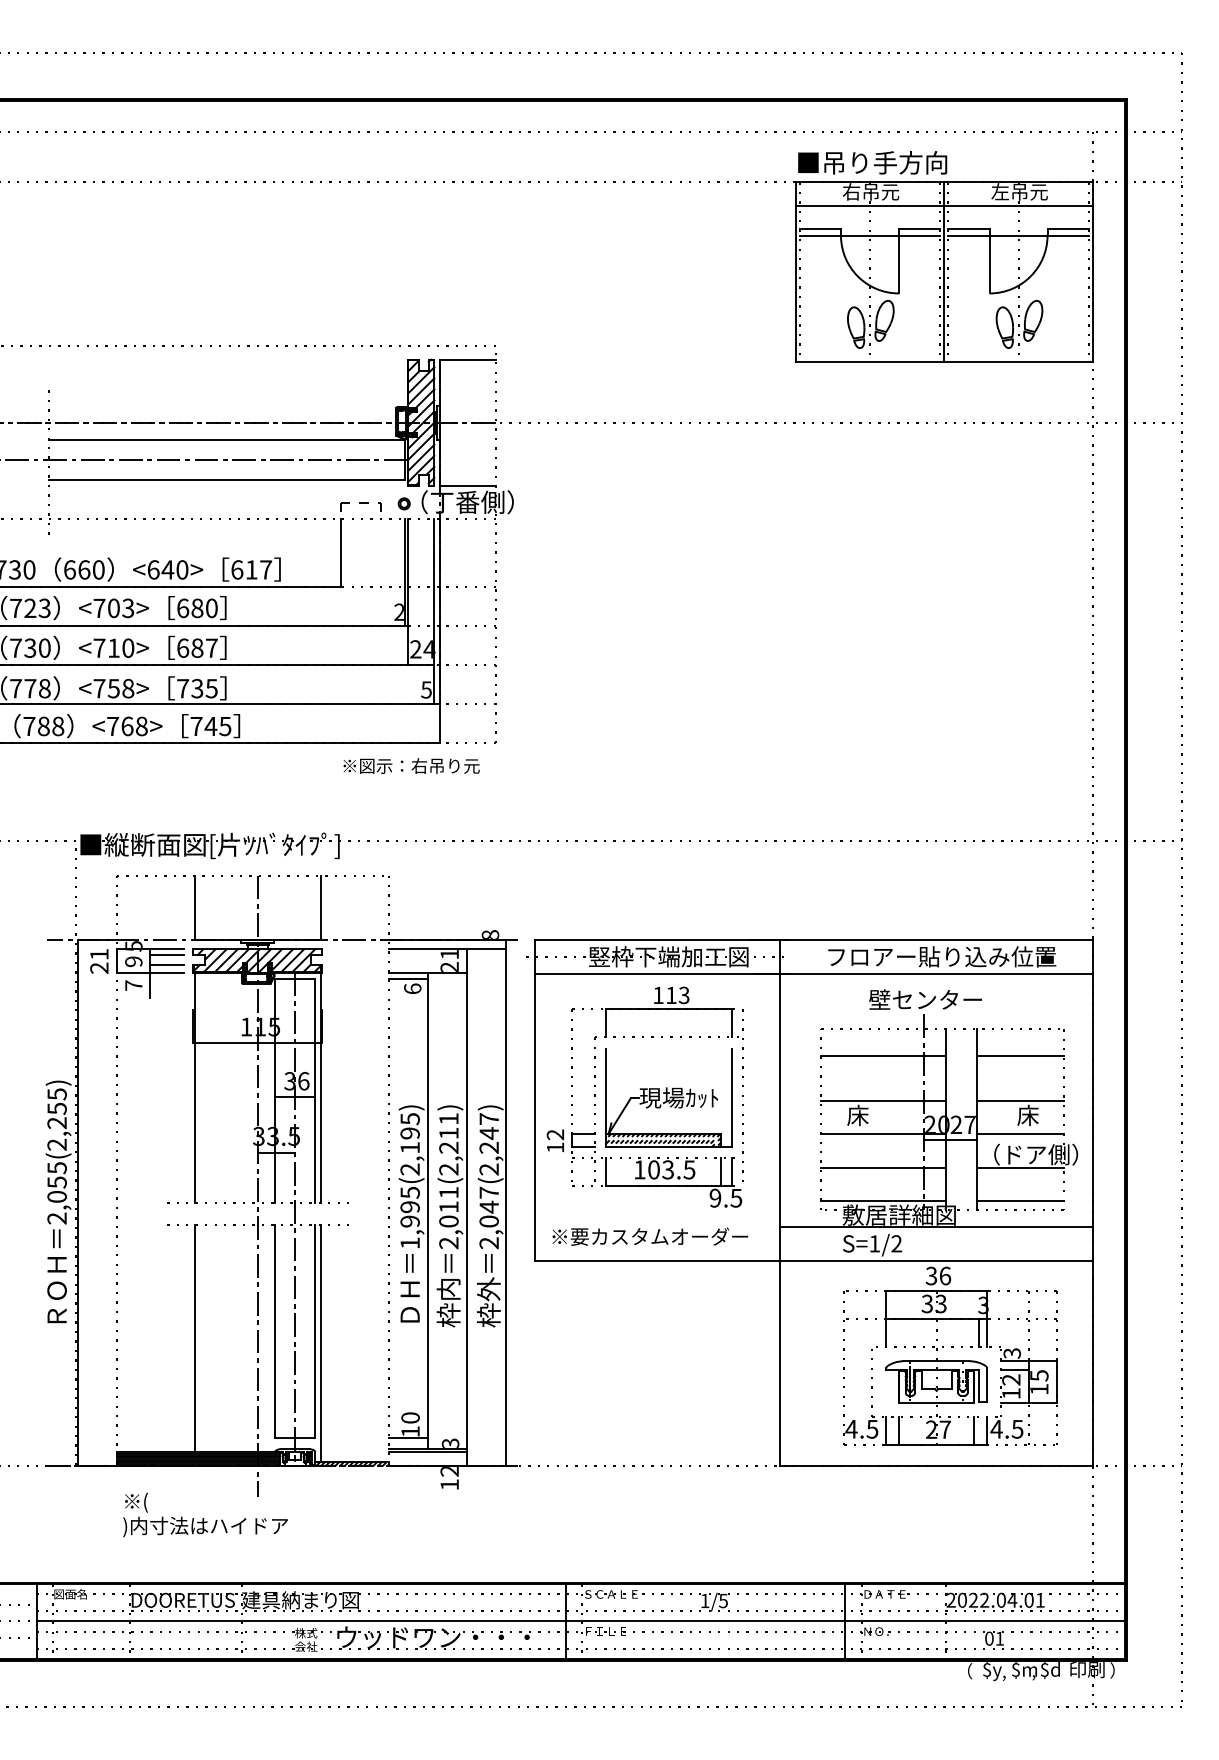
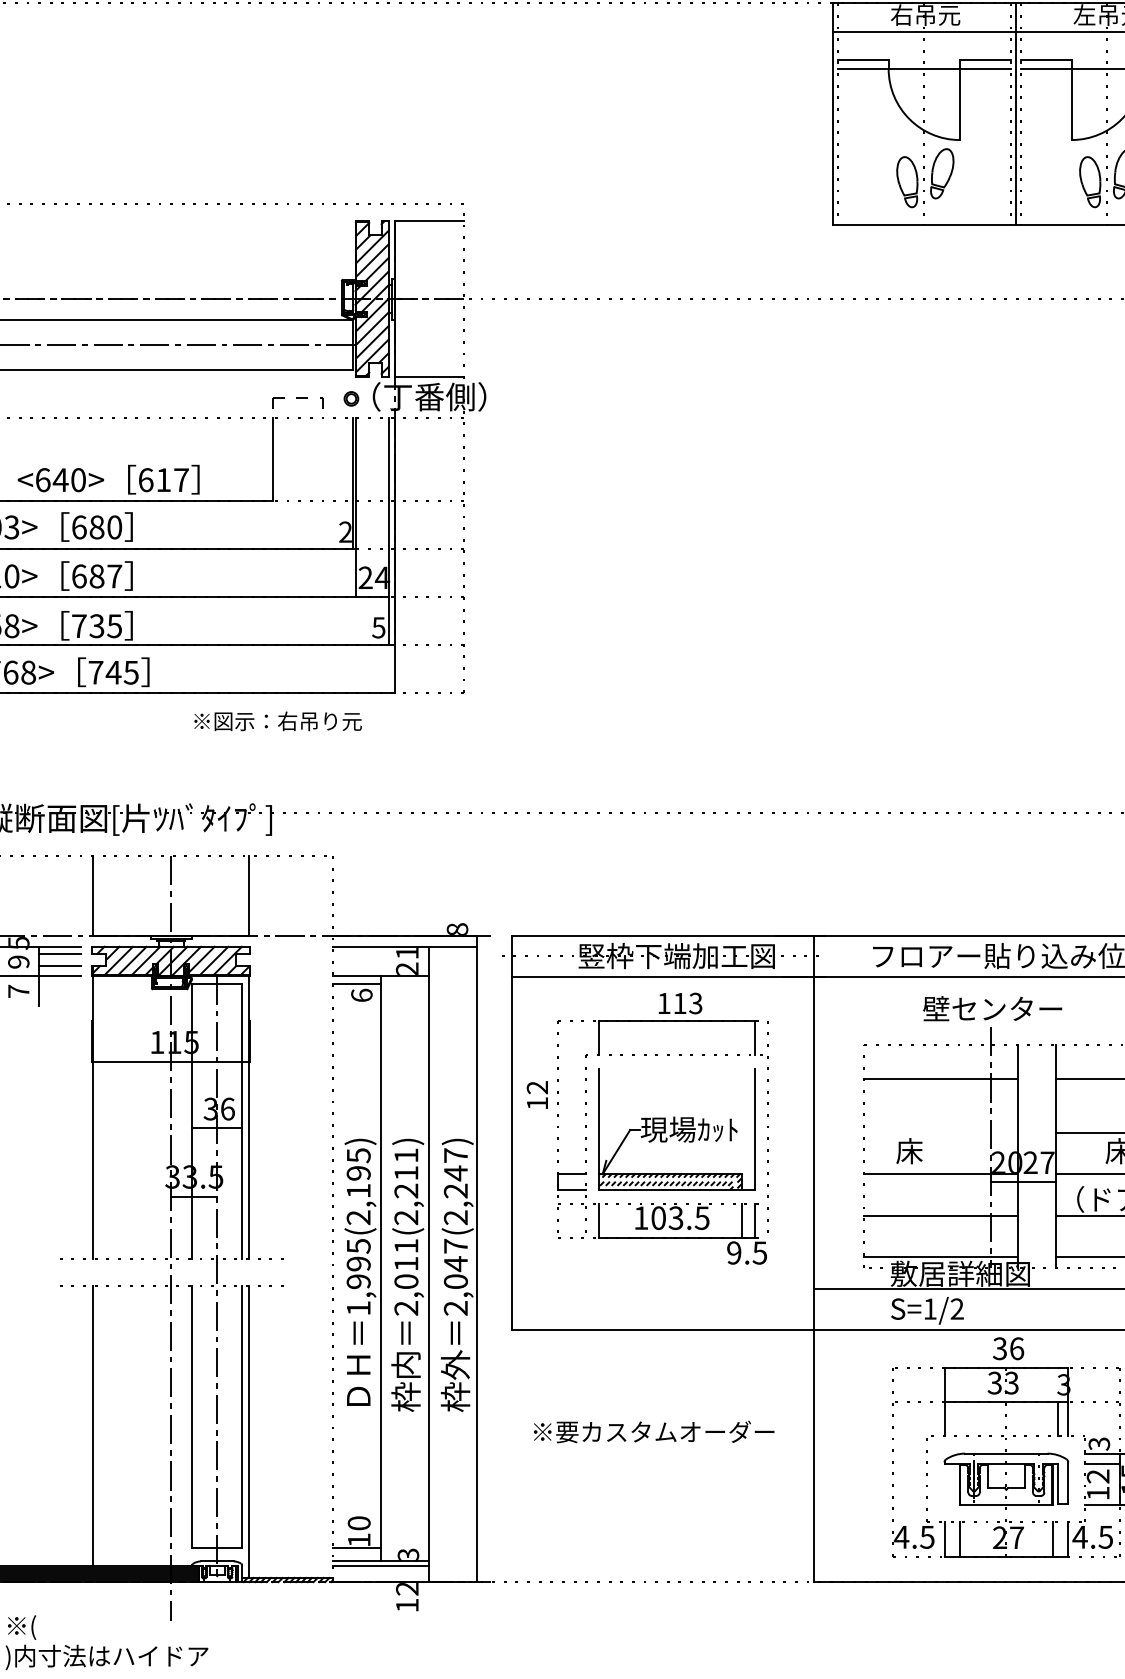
text: (411, 765) -> (277, 720), moved
line: (883, 1100) -> (940, 1132), removed
text: (554, 1140) -> (536, 1094), moved
text: (650, 1236) -> (654, 1431), moved

